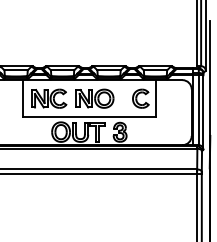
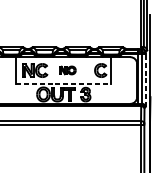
part: (94, 98) -> (67, 70), size x0.6
line: (203, 112) -> (145, 80), solid -> dashed
line: (89, 117) -> (63, 83), solid -> dashed

